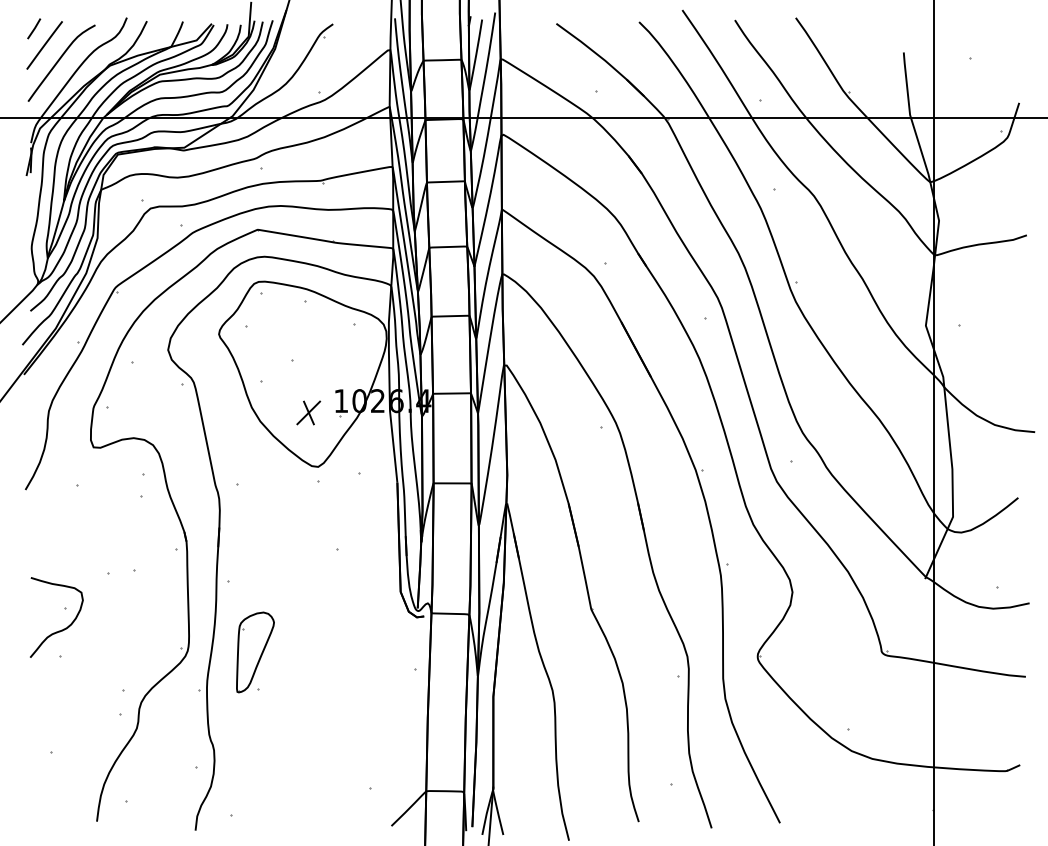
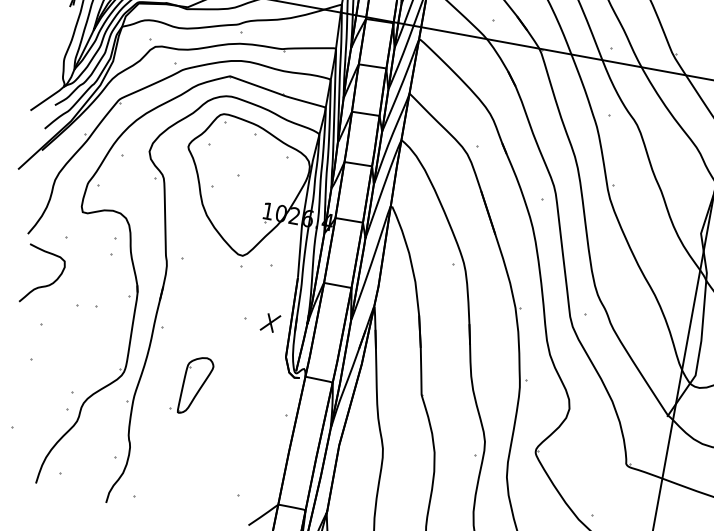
part: (308, 412) -> (270, 322), moved
curve: (61, 629) -> (45, 285), moved
part: (255, 652) -> (196, 386), moved

